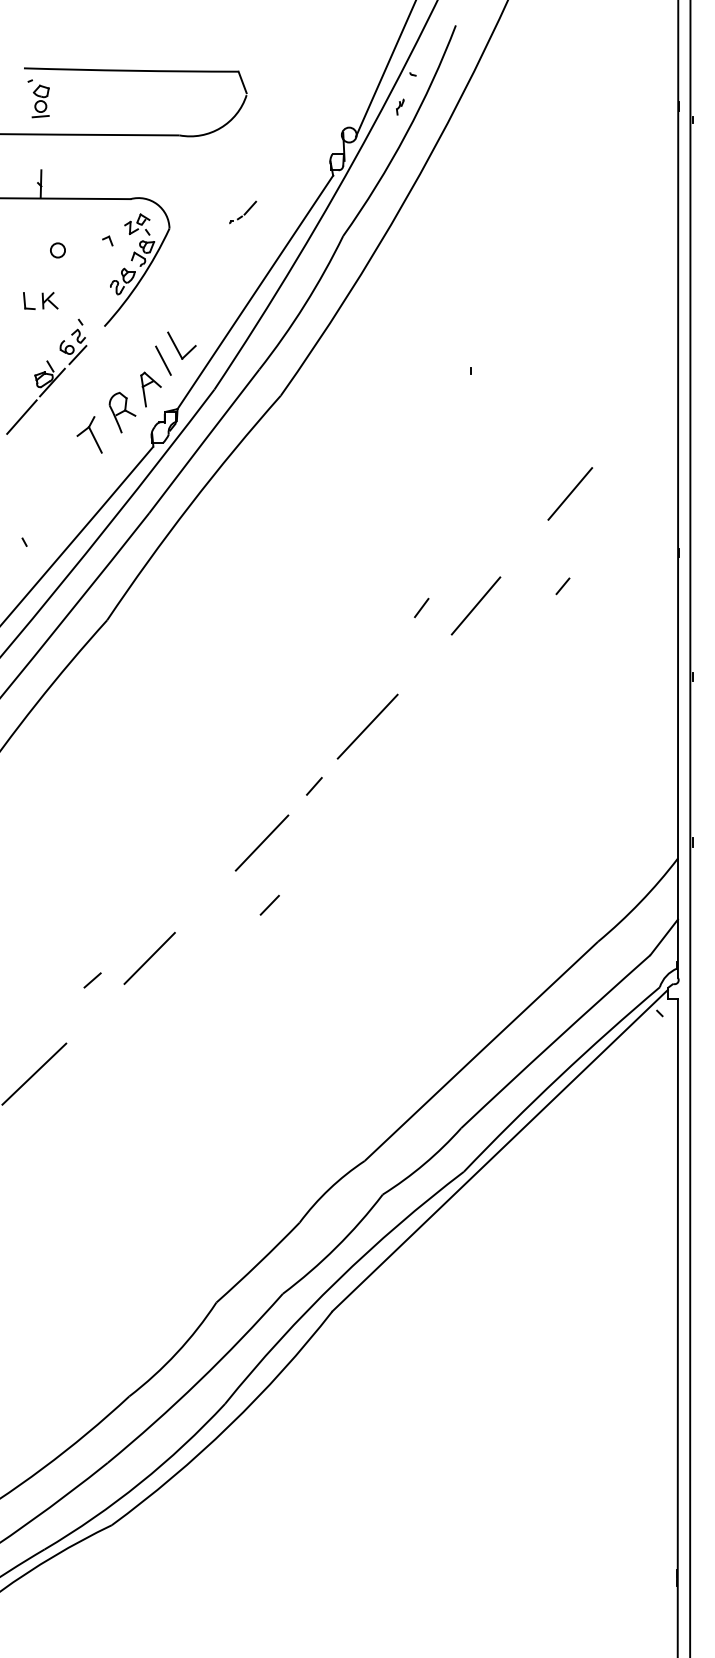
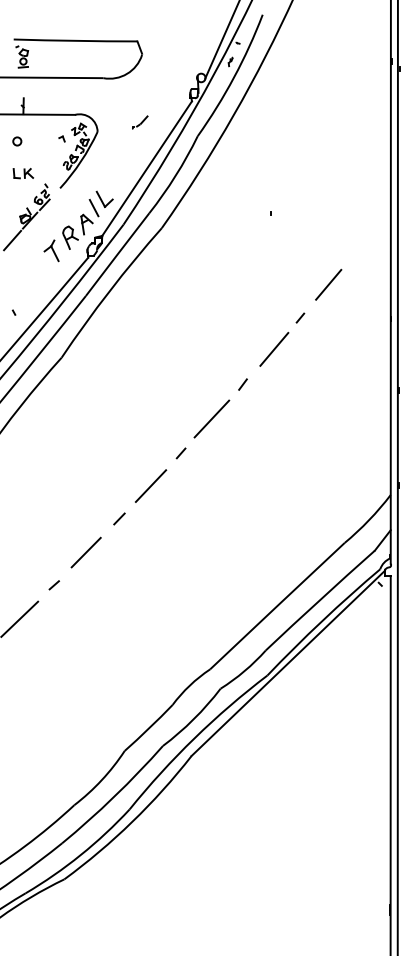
circle: (58, 250) -> (17, 141), moved
line: (563, 585) -> (300, 317), moved
line: (420, 607) -> (242, 384), moved
line: (269, 904) -> (119, 518), moved
line: (91, 980) -> (53, 585), moved

